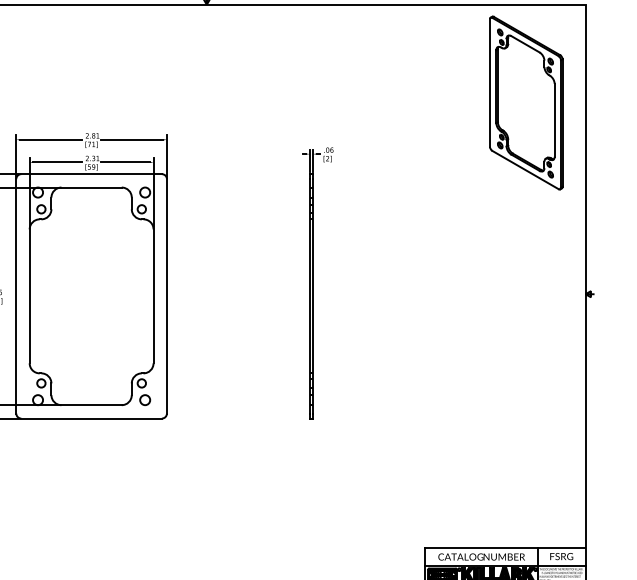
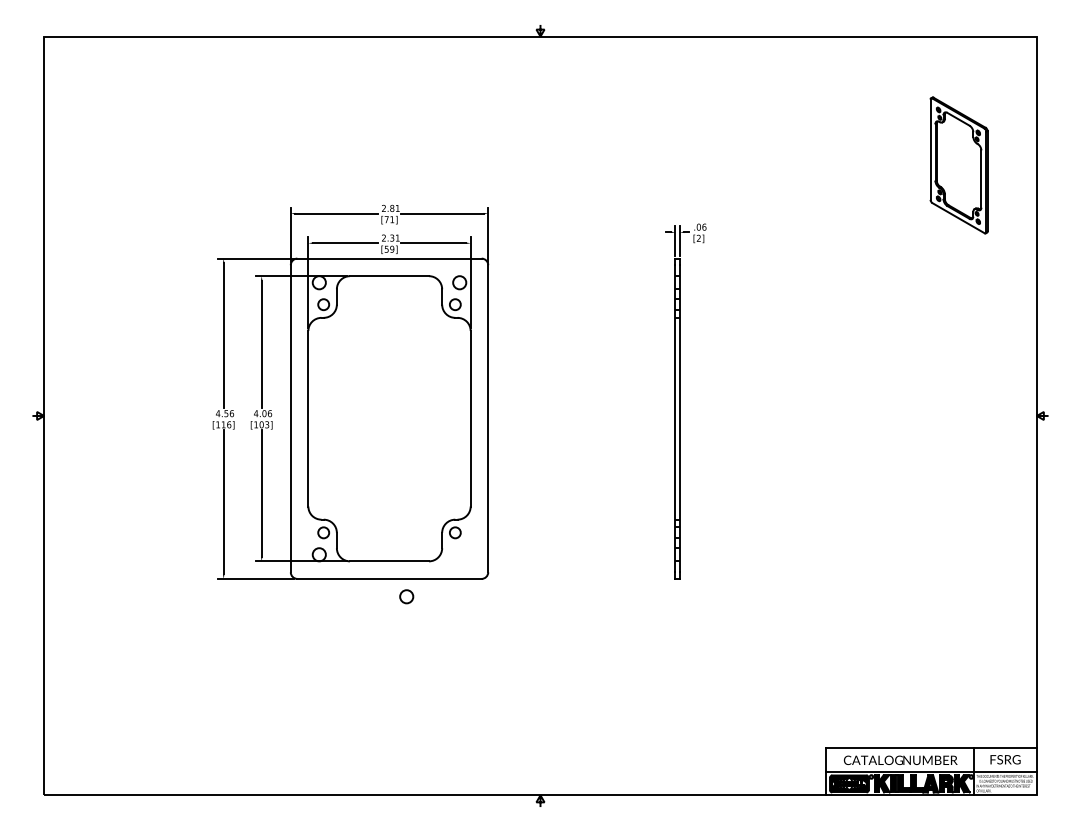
part: (525, 103) -> (958, 165), size x0.6
circle: (145, 399) -> (406, 596), moved

